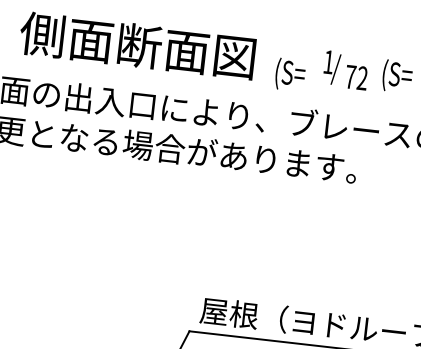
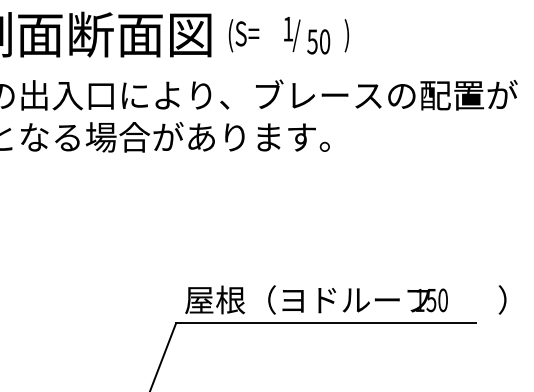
text: (289, 74) -> (243, 35), moved
text: (397, 76) -> (360, 35), (S= -> )
text: (356, 77) -> (318, 41), 72 -> 50

